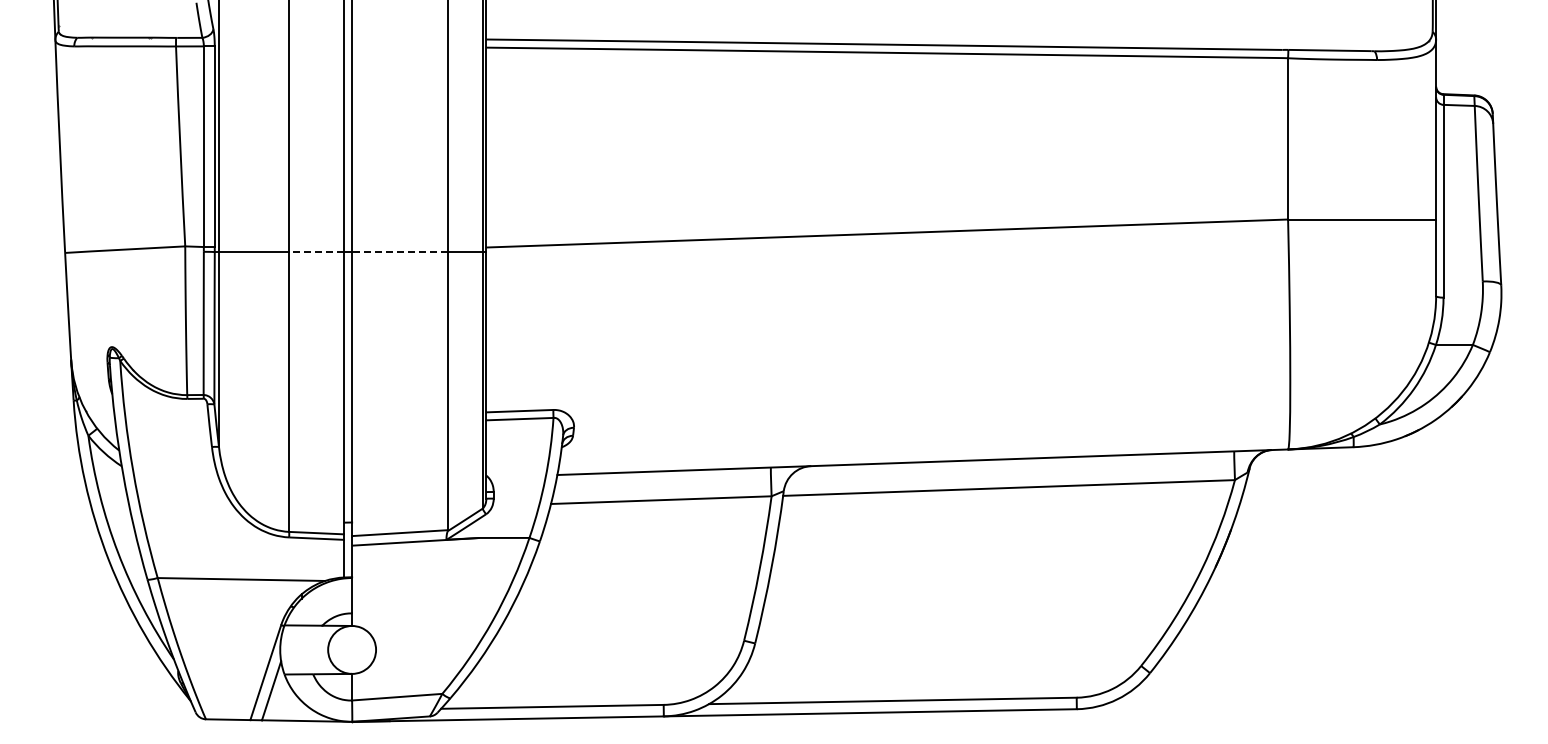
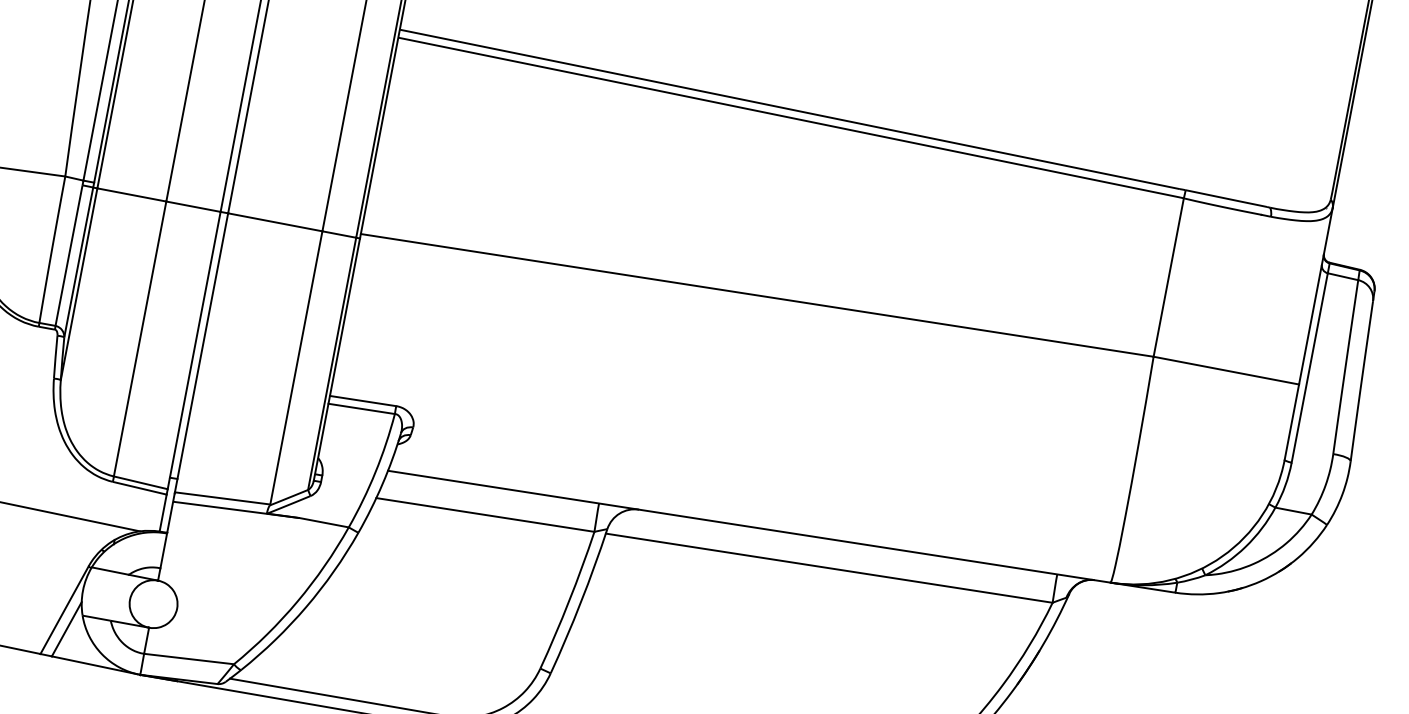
line: (316, 252) -> (193, 207), dashed -> solid
line: (400, 252) -> (275, 222), dashed -> solid

